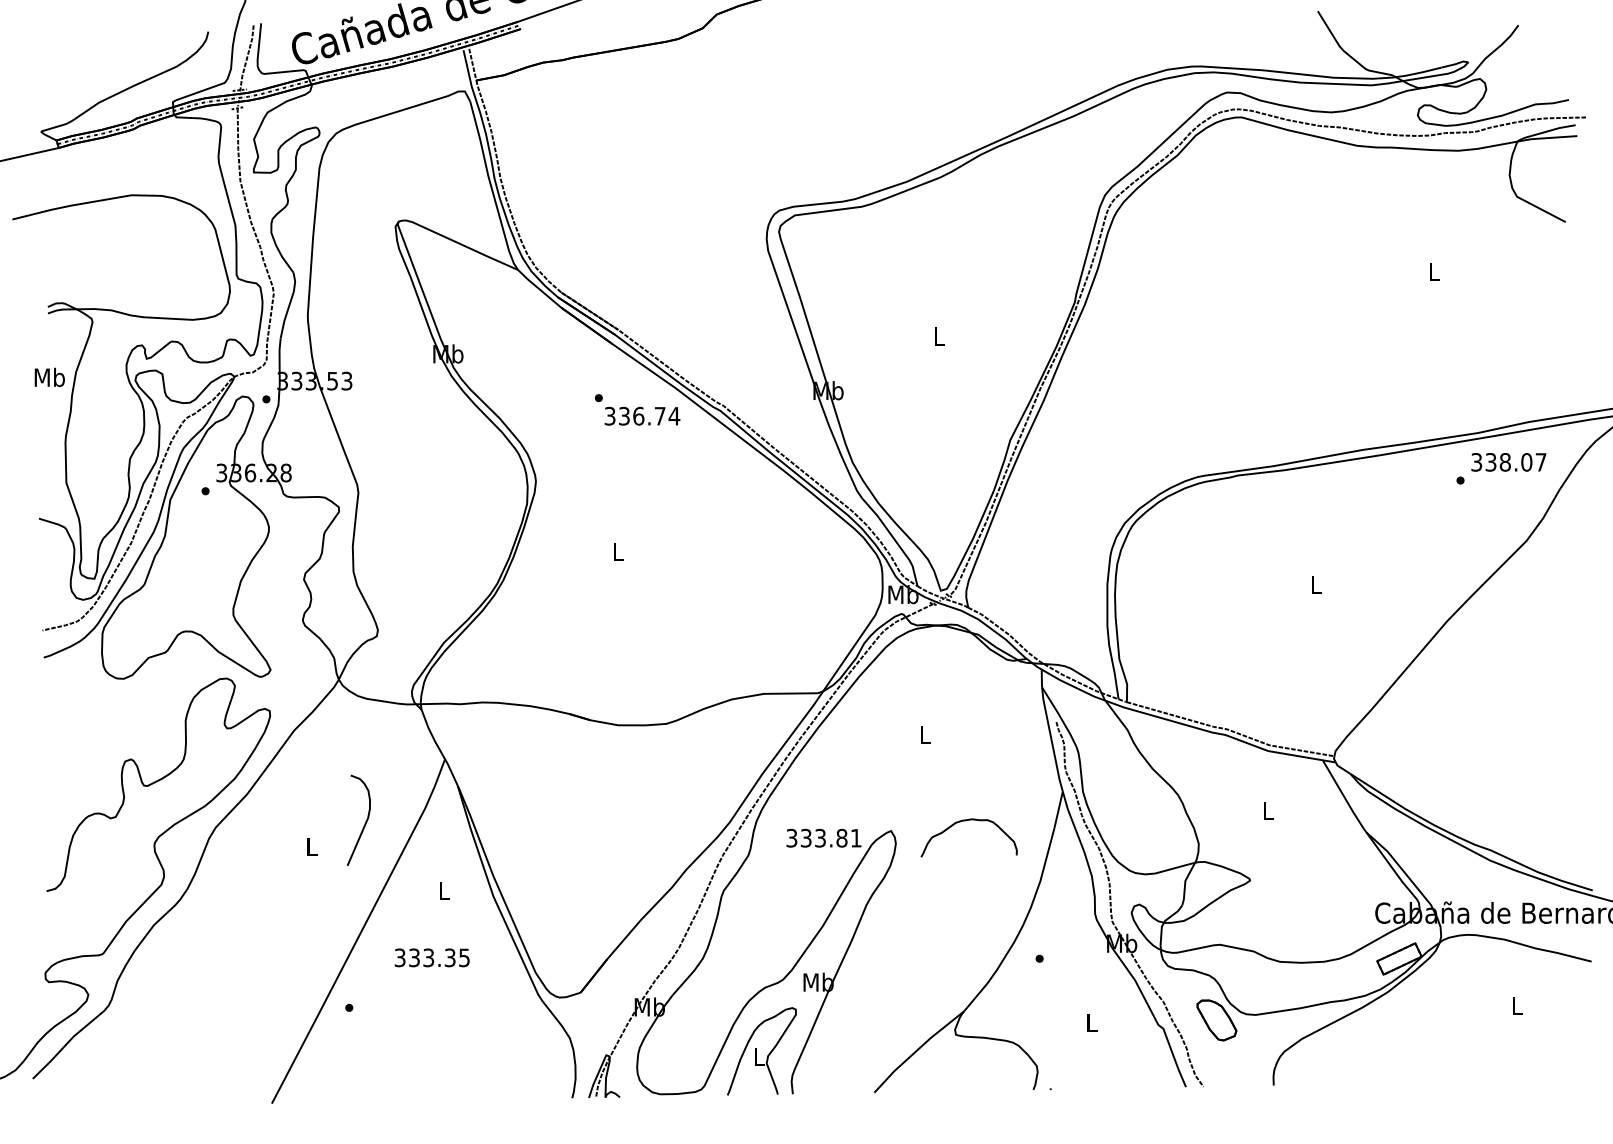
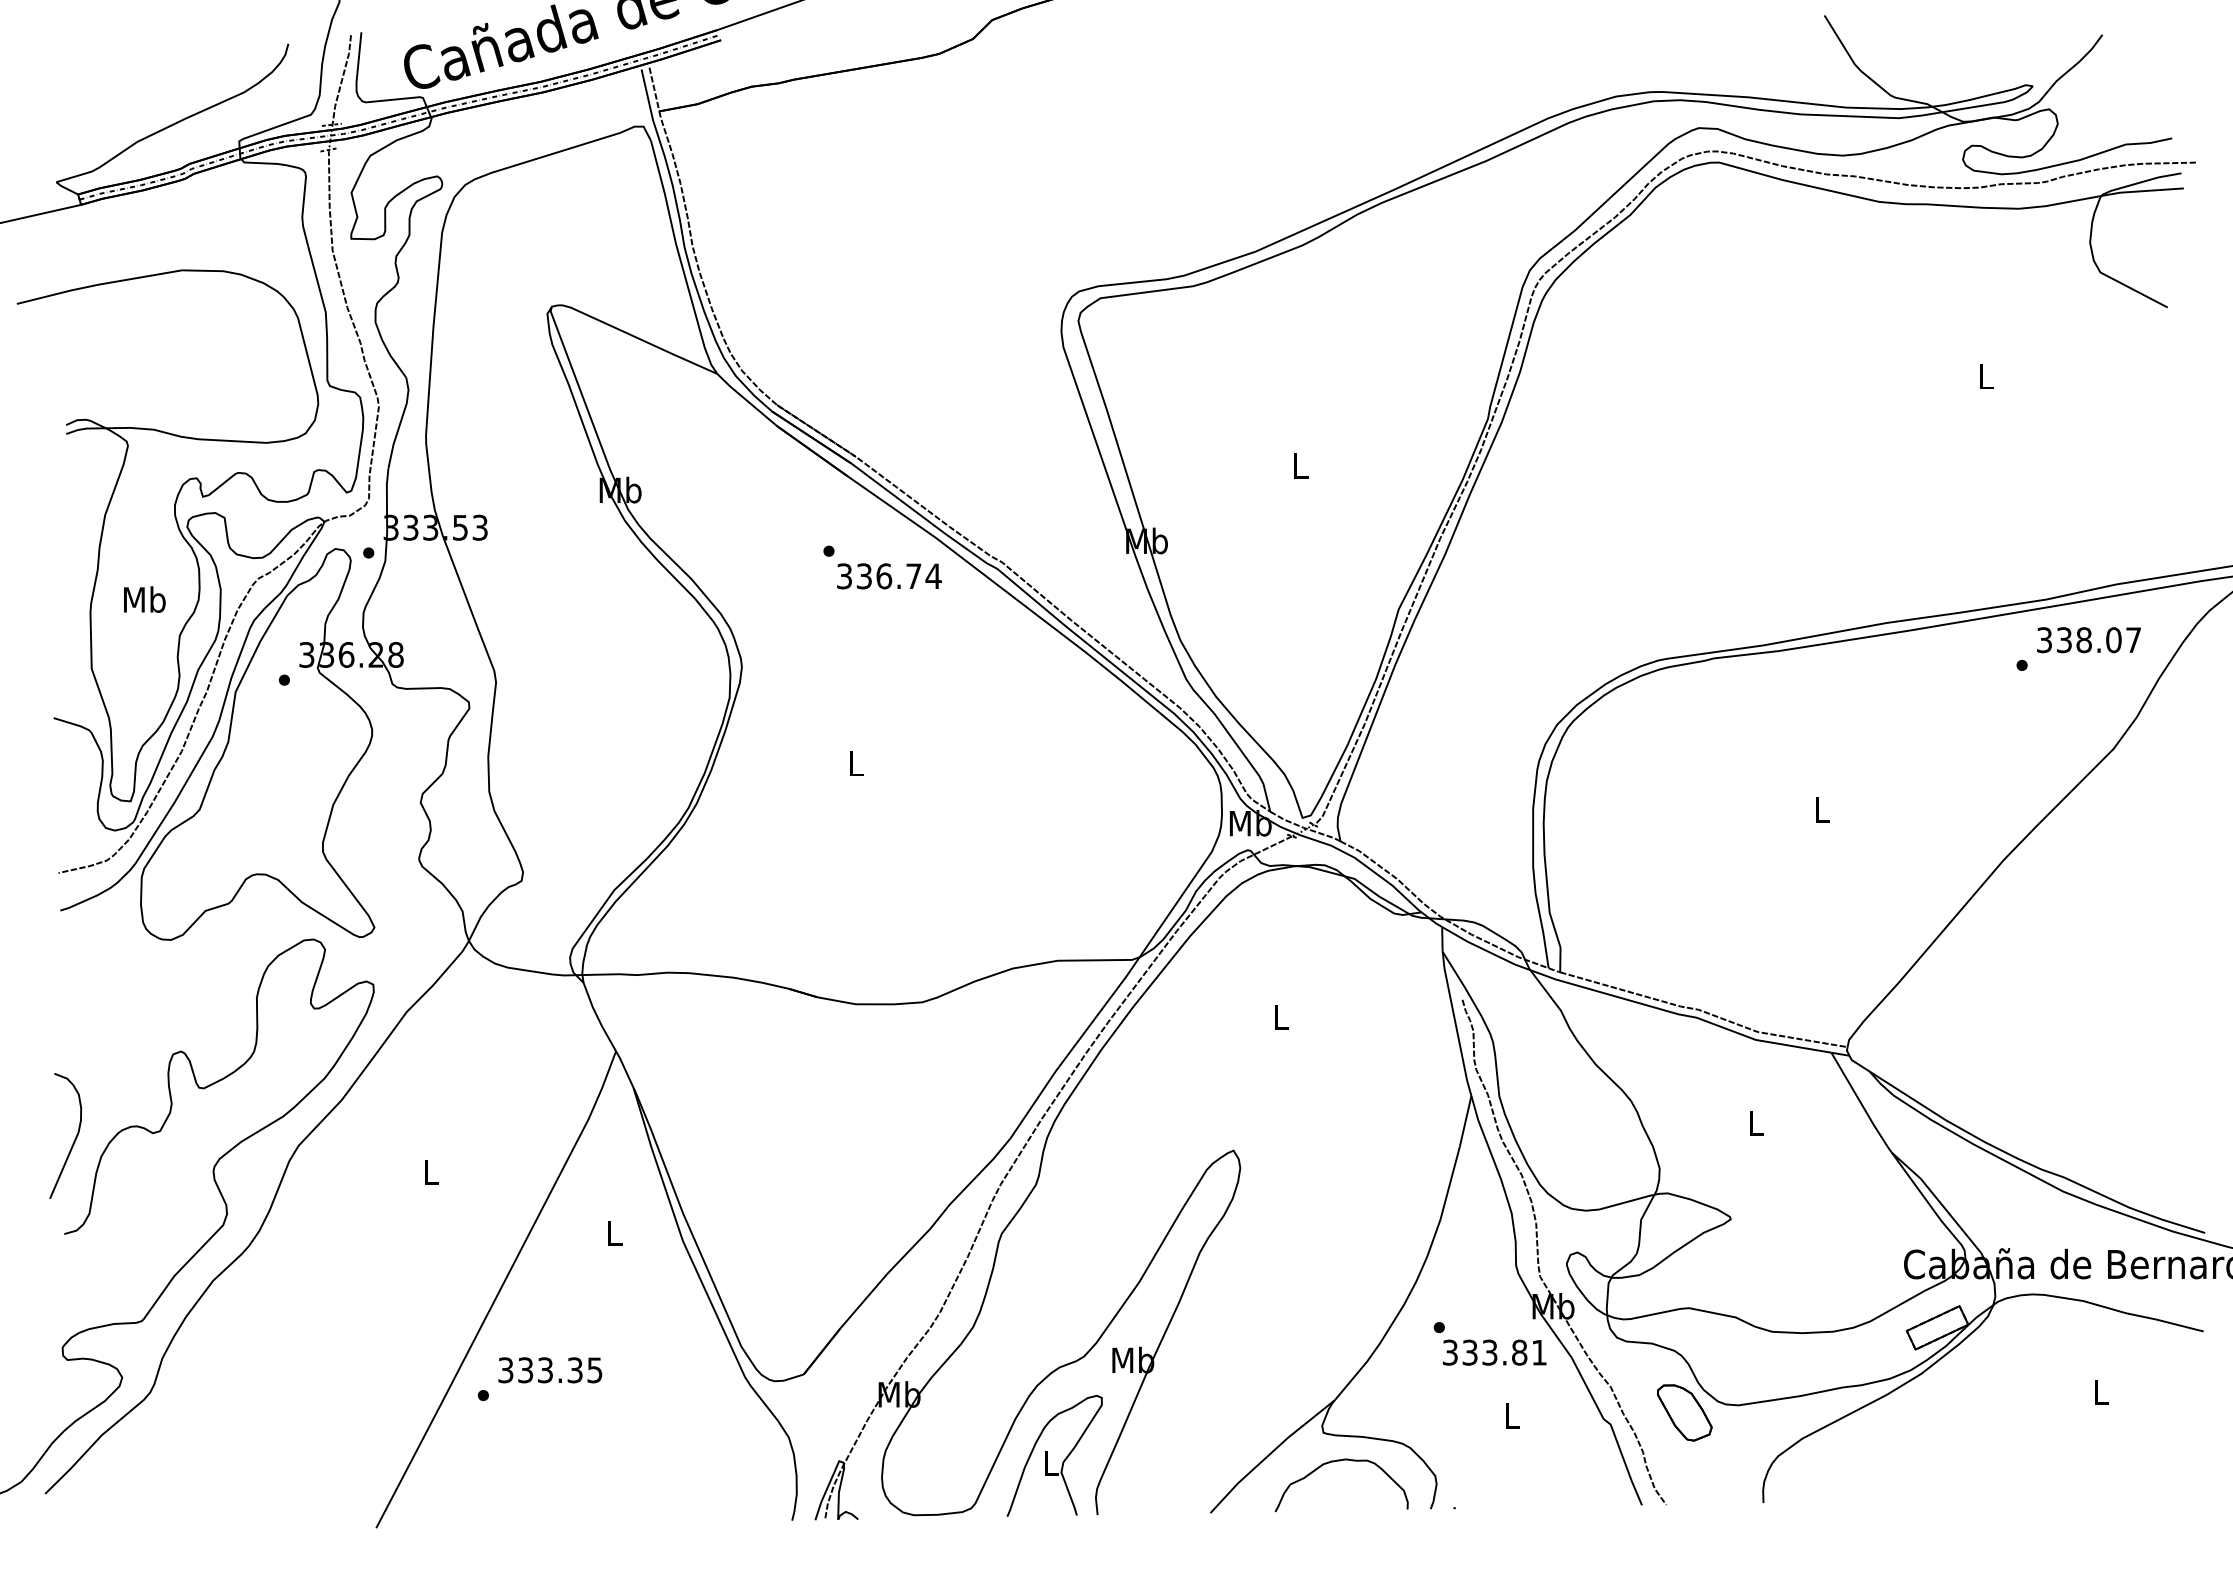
text: (49, 377) -> (144, 599), moved
part: (968, 820) -> (1340, 1461), moved
curve: (365, 822) -> (74, 1139), moved
text: (823, 838) -> (1494, 1352), moved
text: (432, 958) -> (550, 1370), moved

